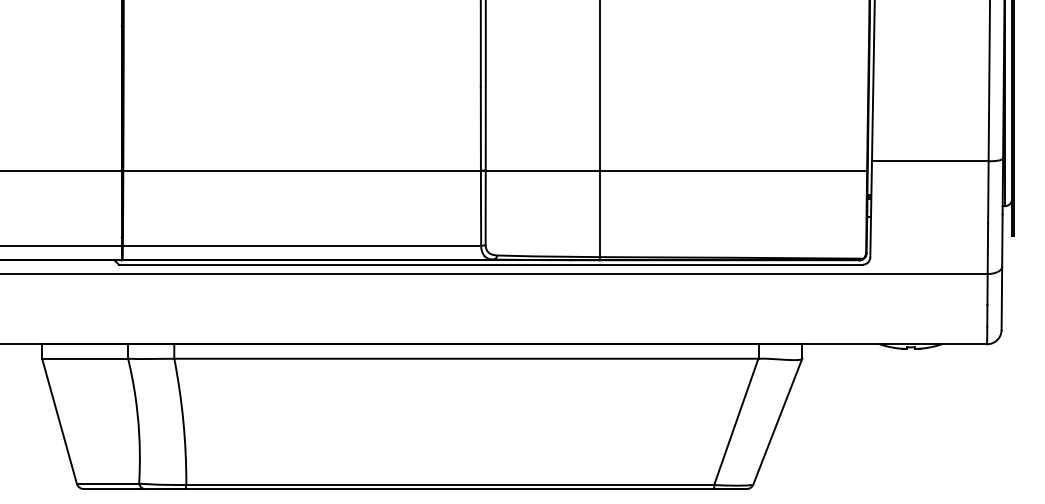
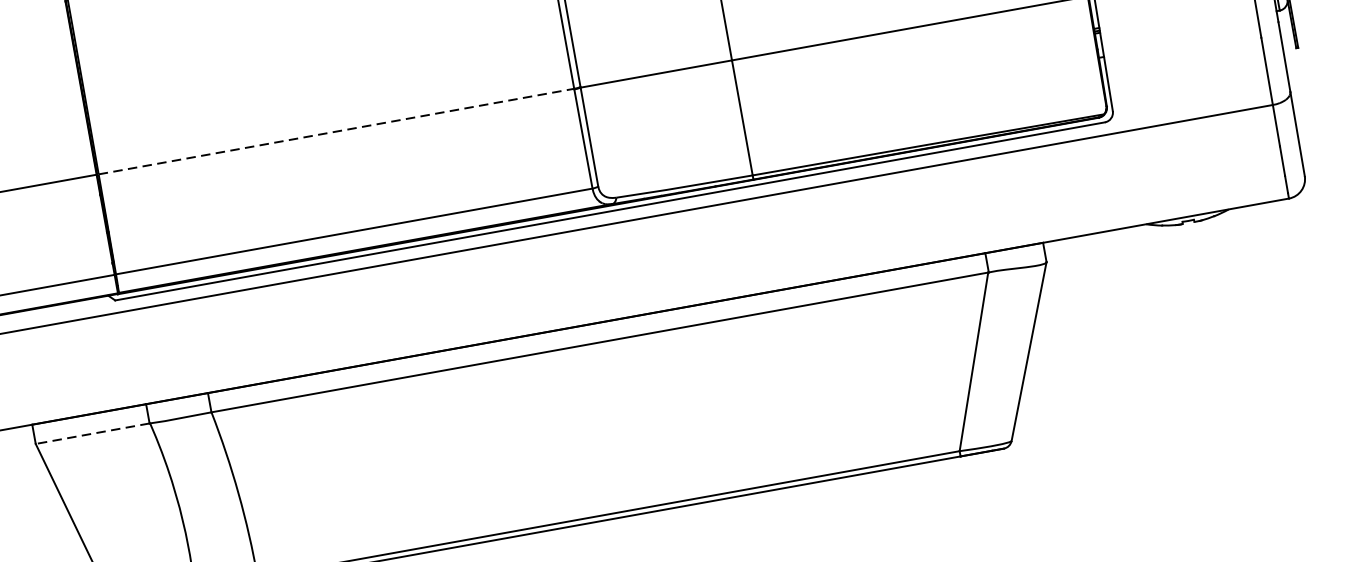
line: (302, 170) -> (336, 131), solid -> dashed
line: (84, 358) -> (91, 433), solid -> dashed

